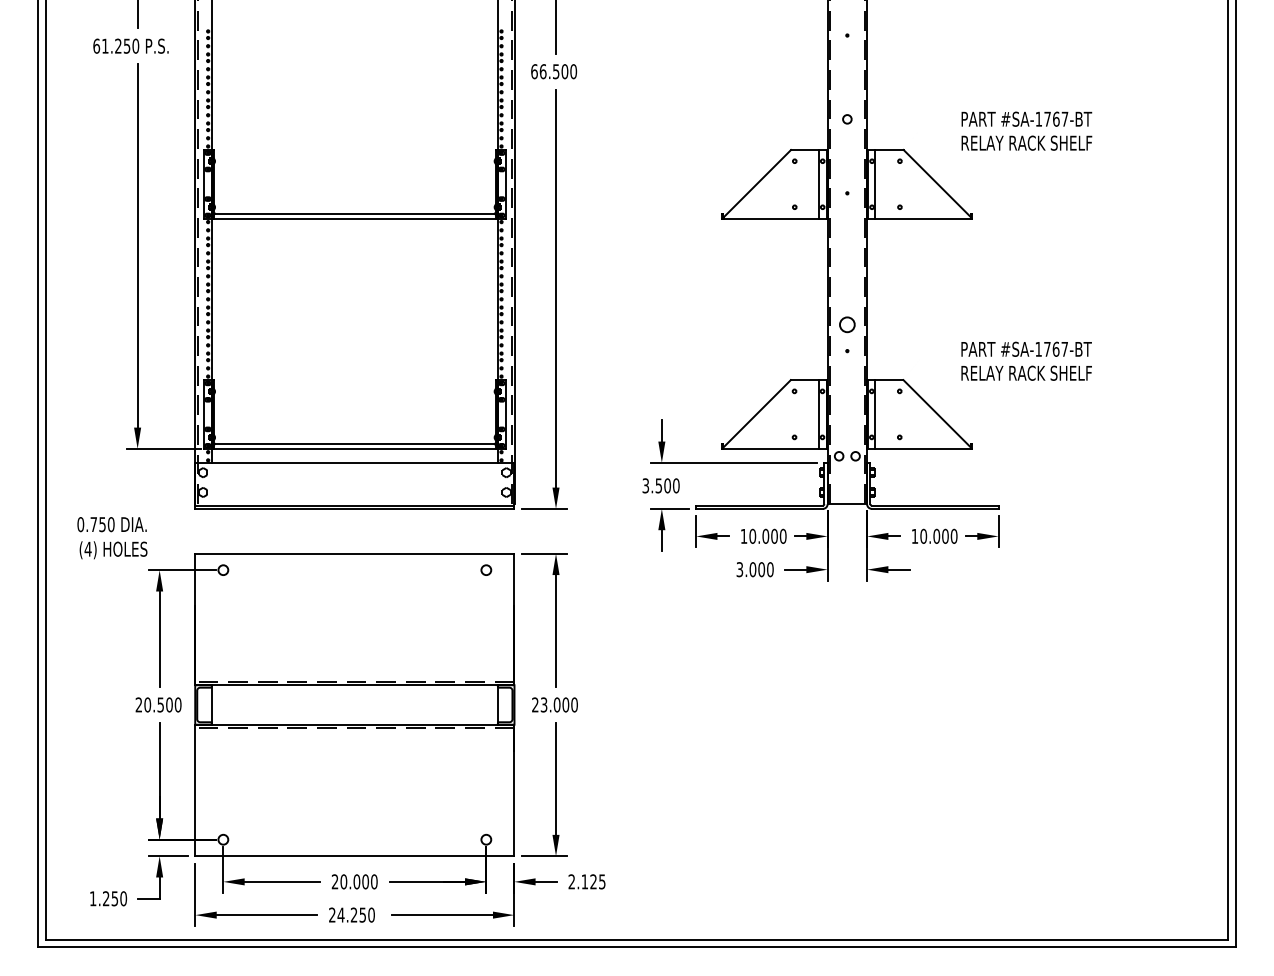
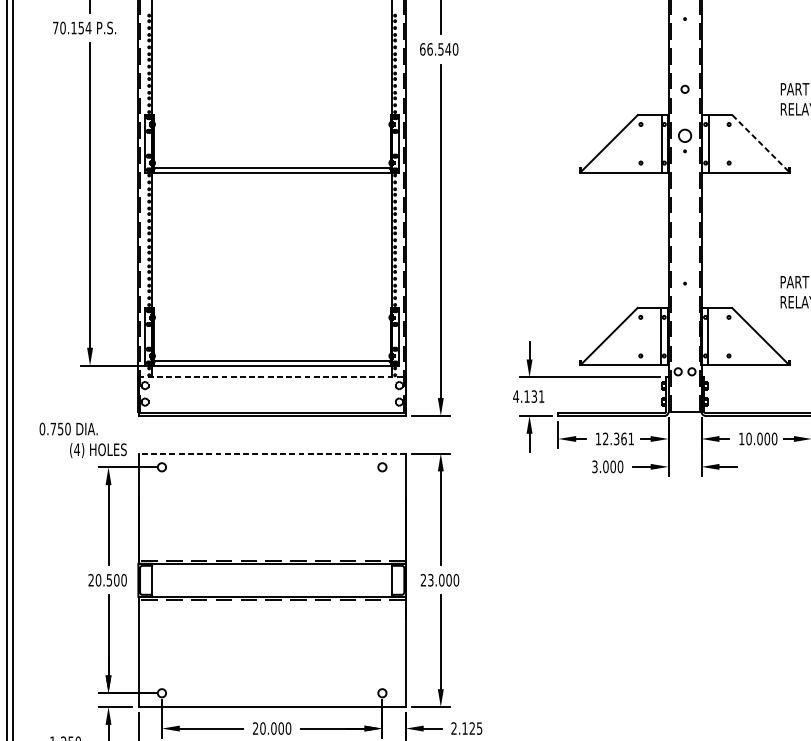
text: (116, 45) -> (72, 27), 61.250 -> 70.154
text: (564, 71) -> (447, 49), 66.500 -> 66.540
line: (937, 183) -> (760, 143), solid -> dashed
circle: (847, 324) -> (685, 135), moved
line: (355, 462) -> (272, 377), solid -> dashed
text: (660, 485) -> (528, 396), 3.500 -> 4.131
text: (767, 535) -> (618, 438), 10.000 -> 12.361
text: (113, 550) -> (98, 450), moved
line: (354, 553) -> (271, 453), solid -> dashed

